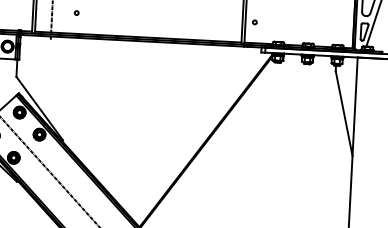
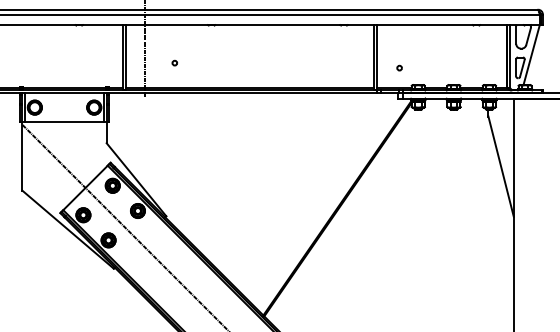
circle: (254, 21) -> (399, 67), moved

